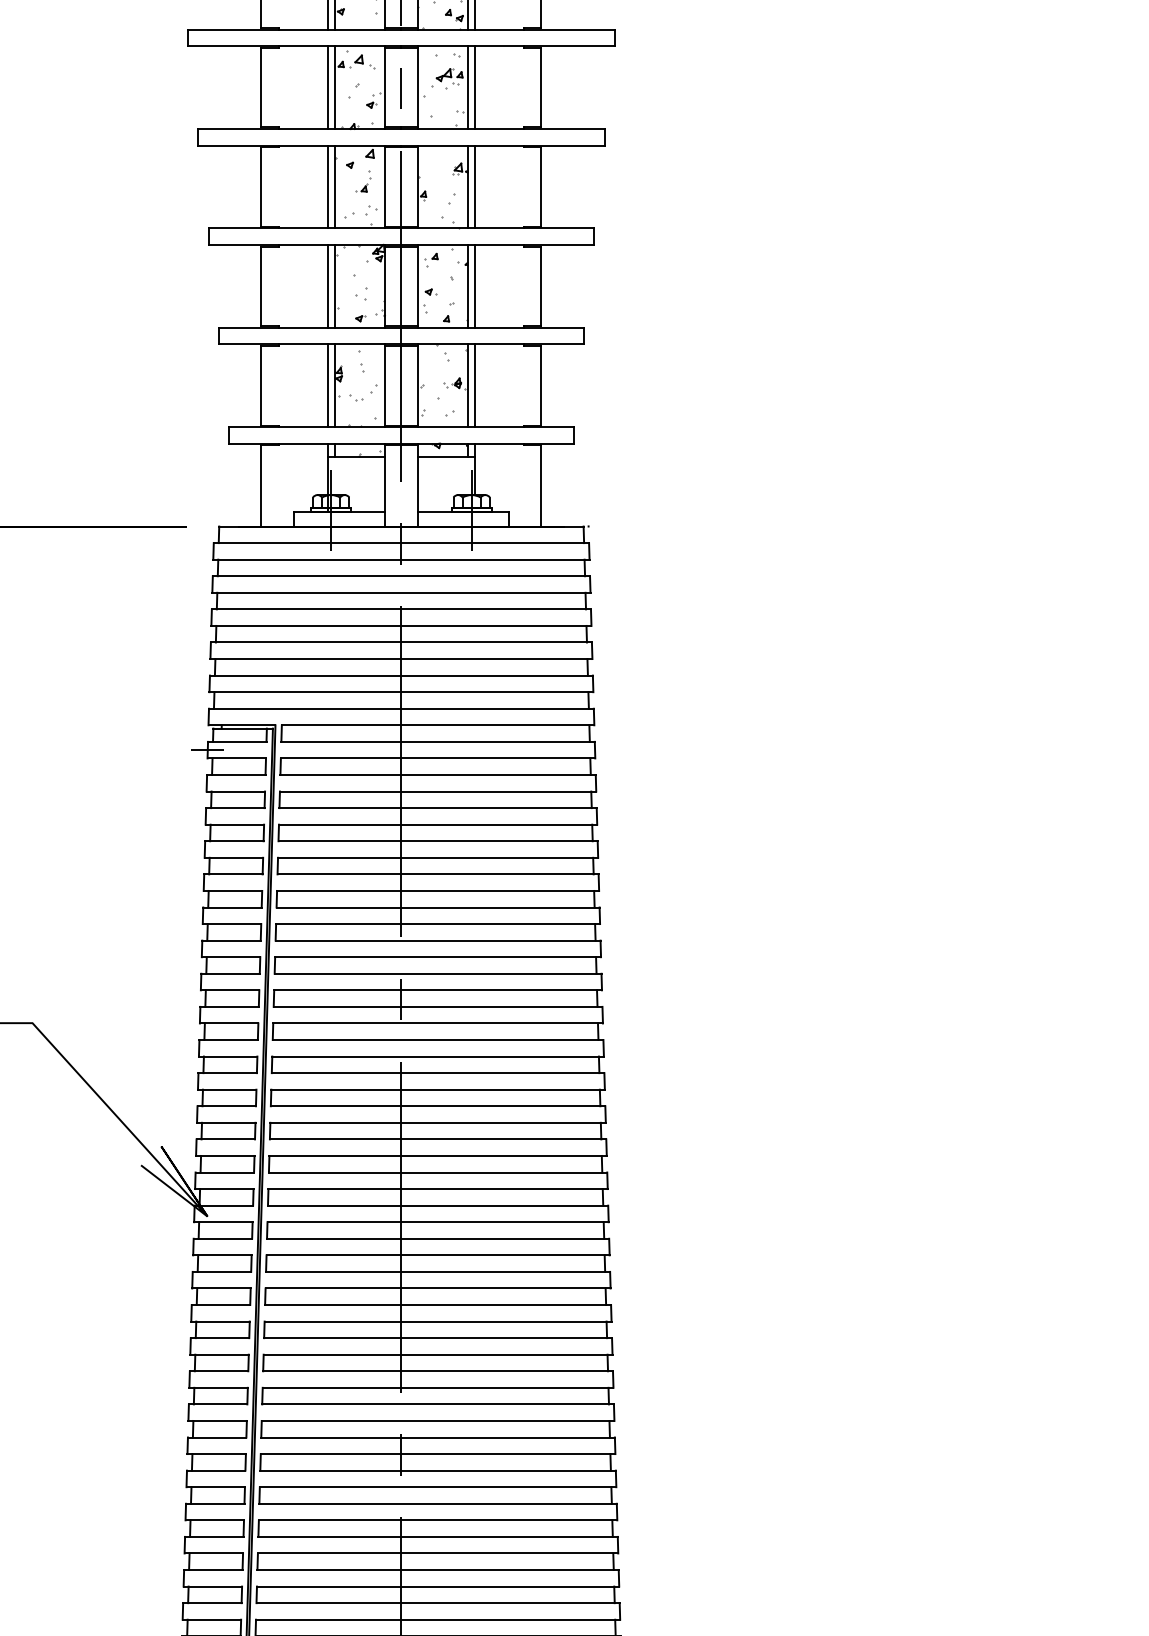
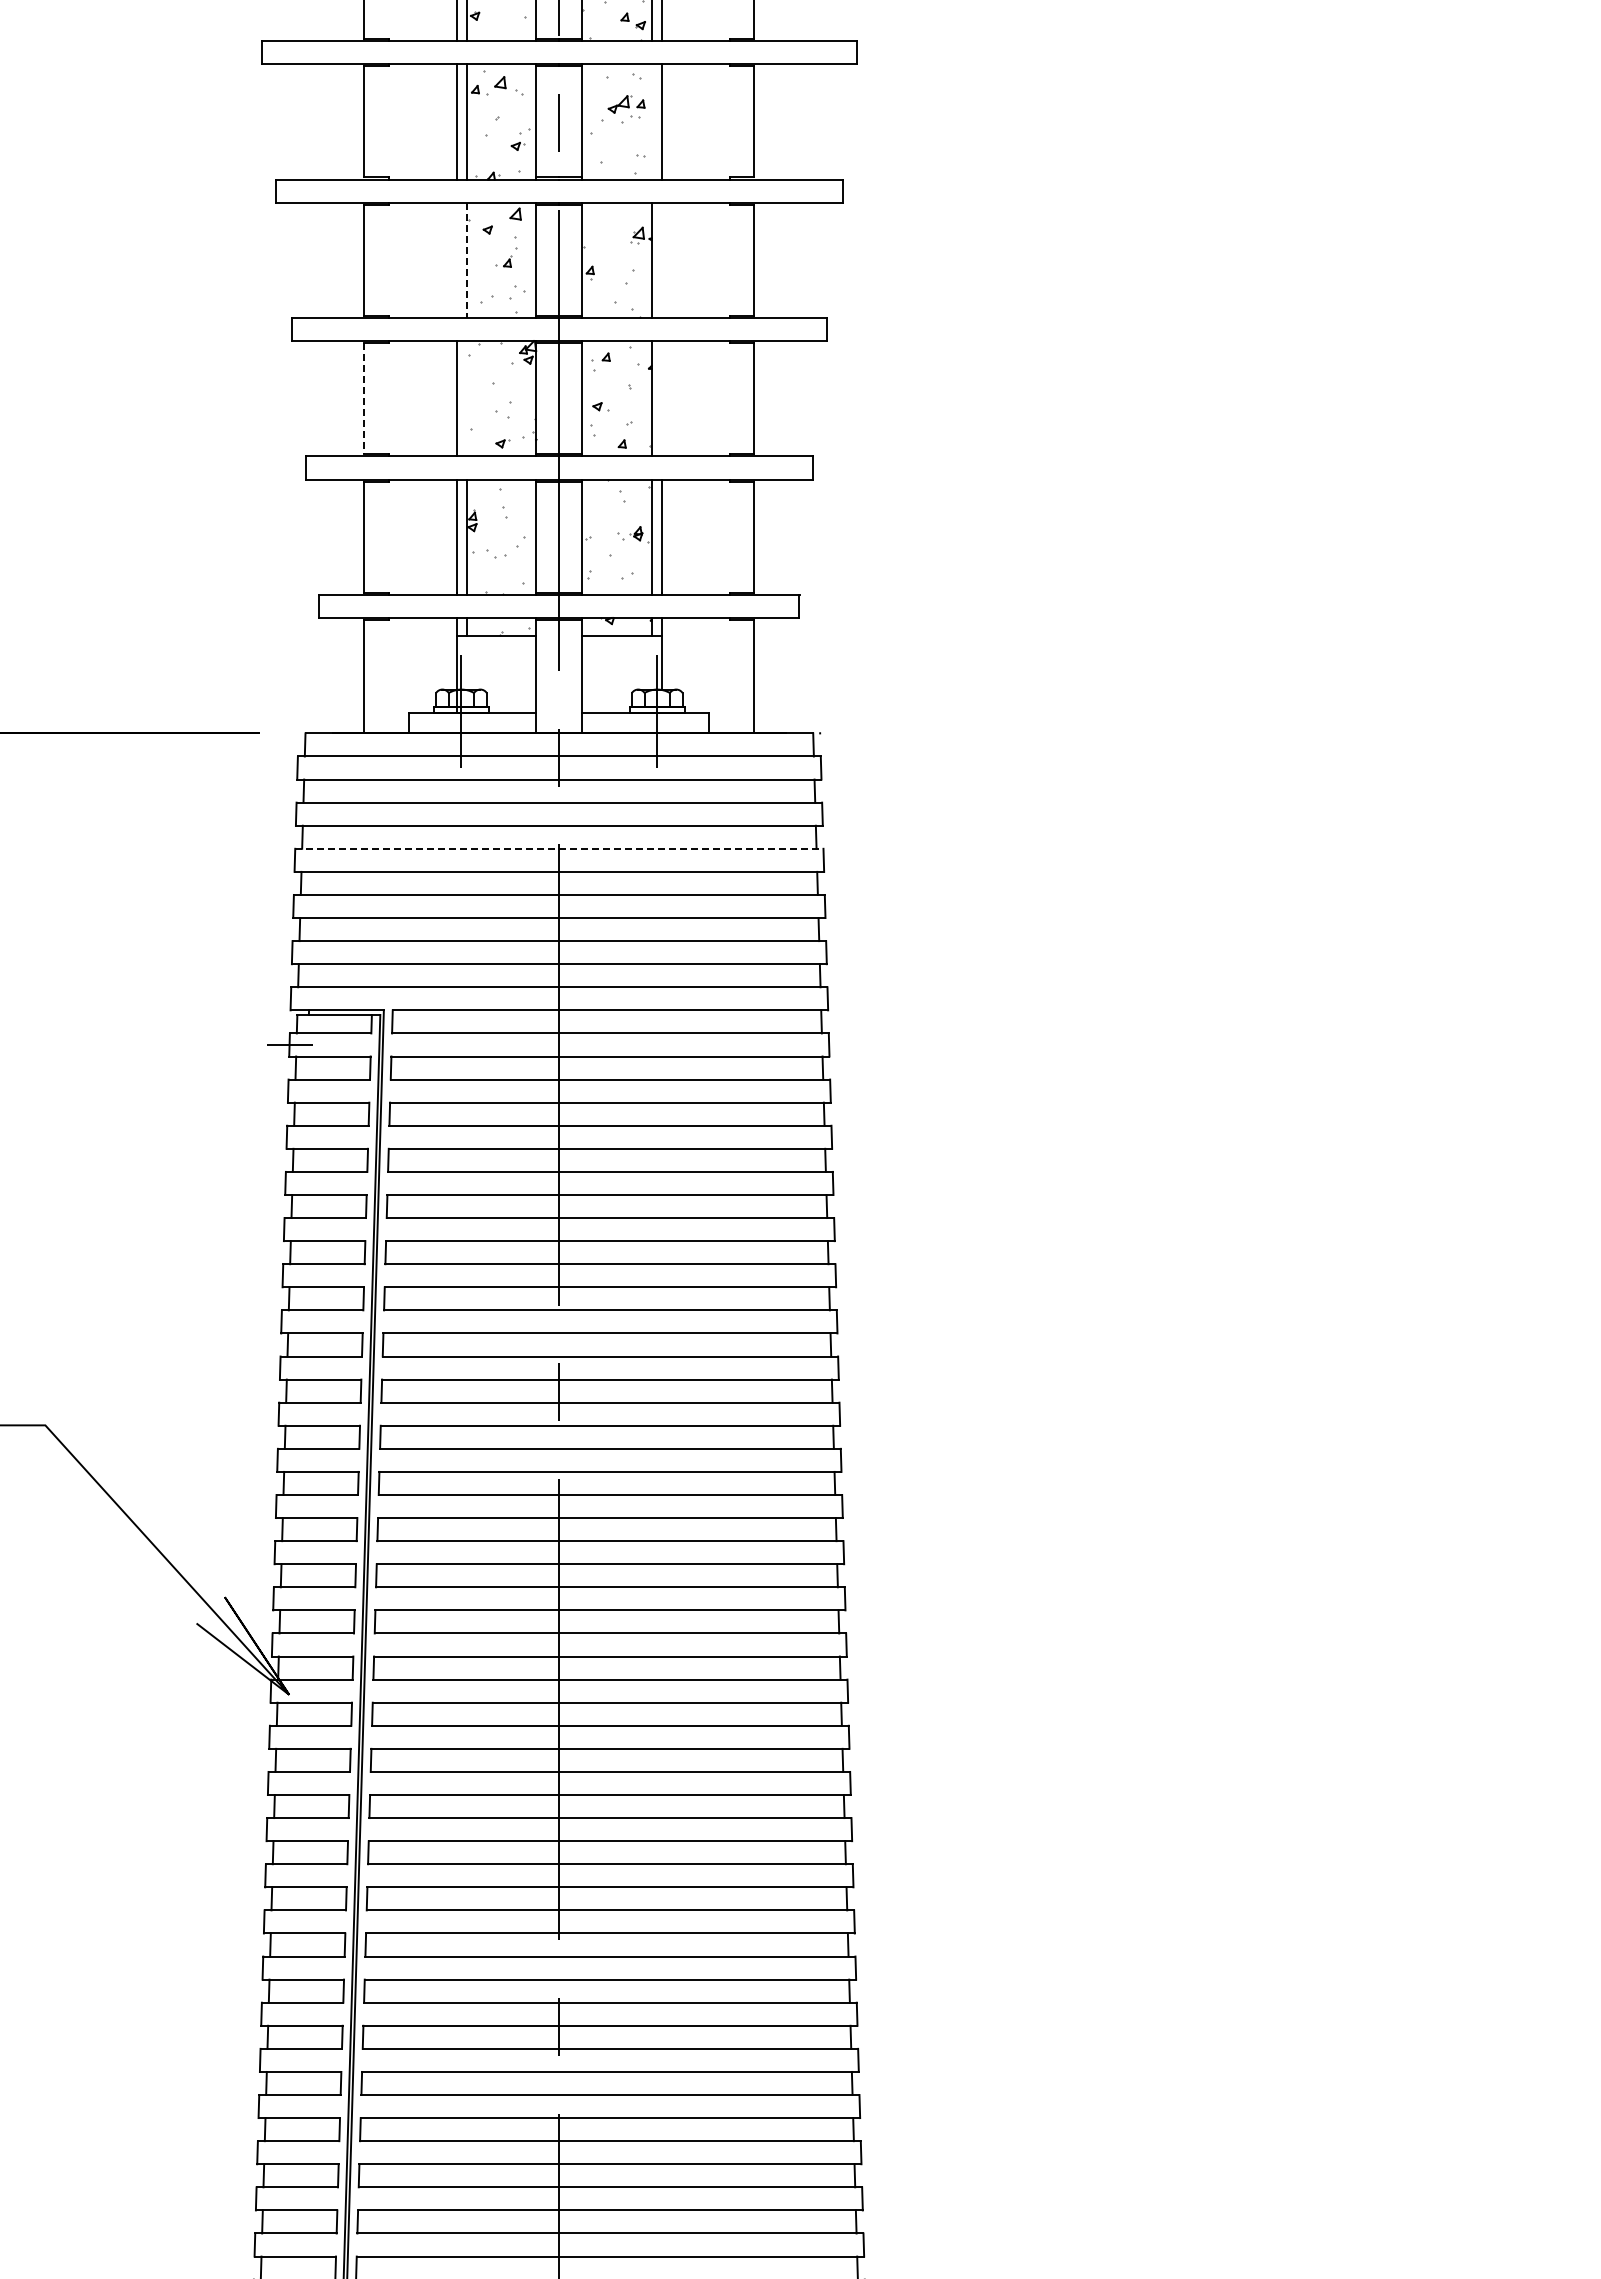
line: (467, 87) -> (651, 121), removed
line: (327, 187) -> (456, 260), removed
line: (335, 187) -> (467, 260), solid -> dashed
line: (475, 187) -> (662, 260), removed
line: (261, 286) -> (364, 399), solid -> dashed
line: (335, 286) -> (467, 398), removed
line: (475, 286) -> (662, 398), removed
line: (401, 609) -> (559, 848), solid -> dashed

